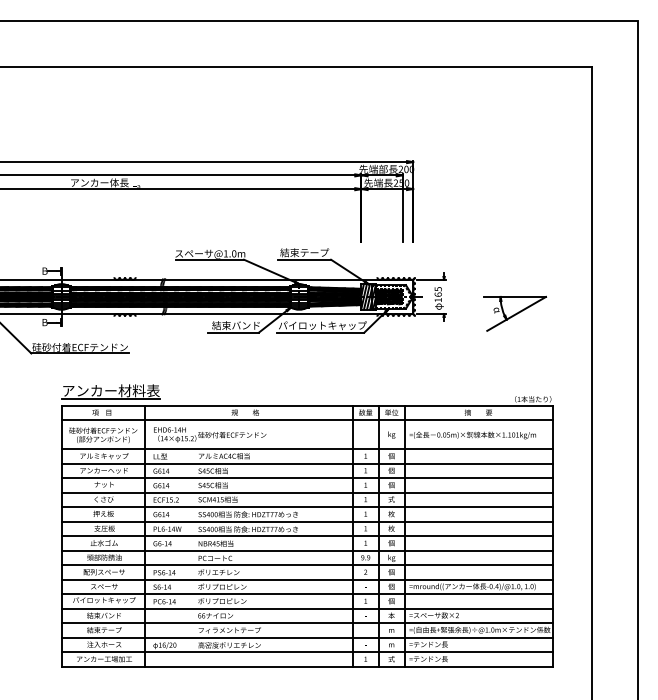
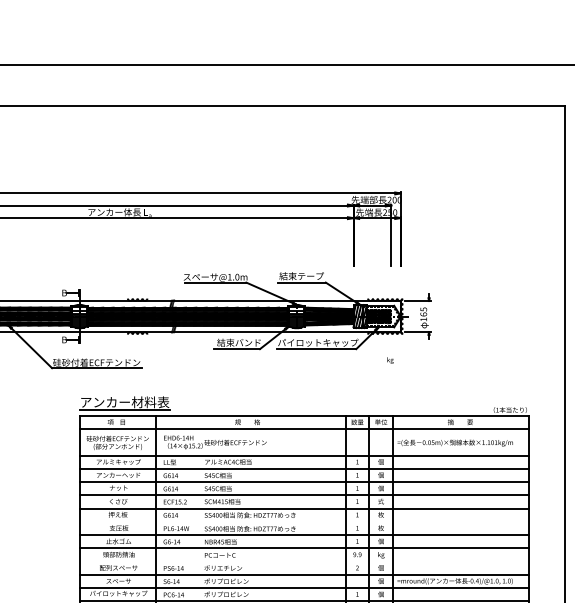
part: (514, 313) -> (493, 331), removed
text: (391, 434) -> (390, 360), moved
line: (307, 521) -> (304, 521), removed
line: (307, 565) -> (304, 561), removed

